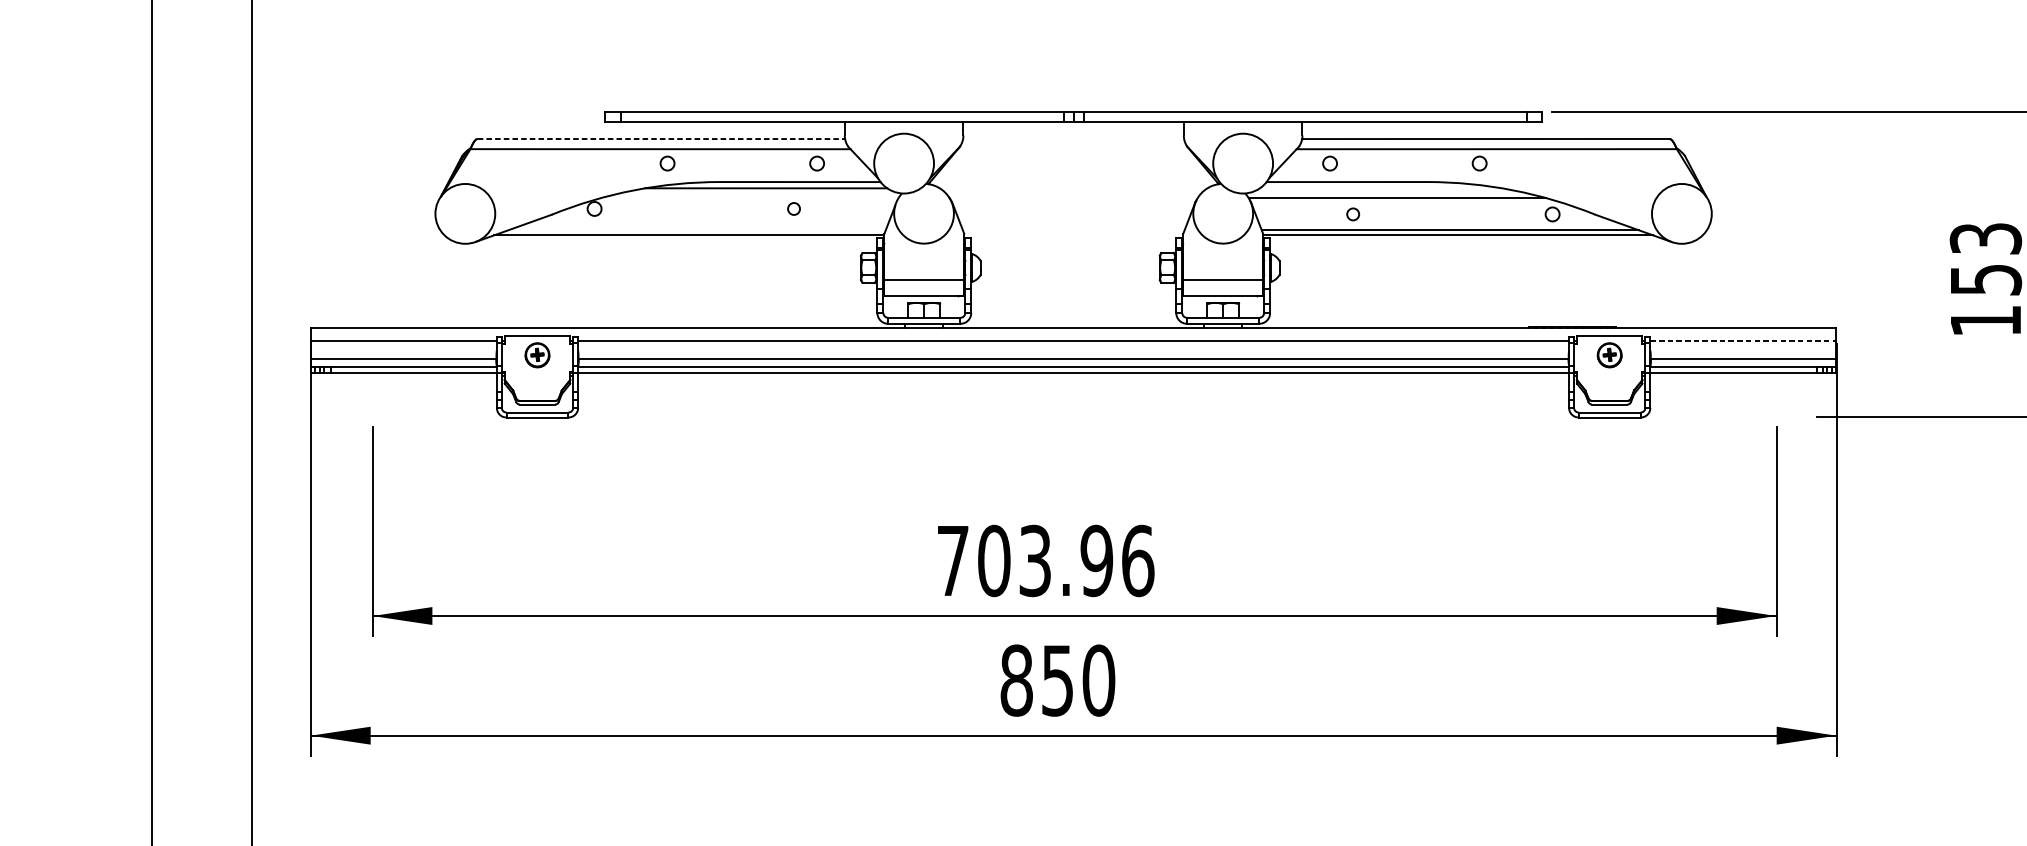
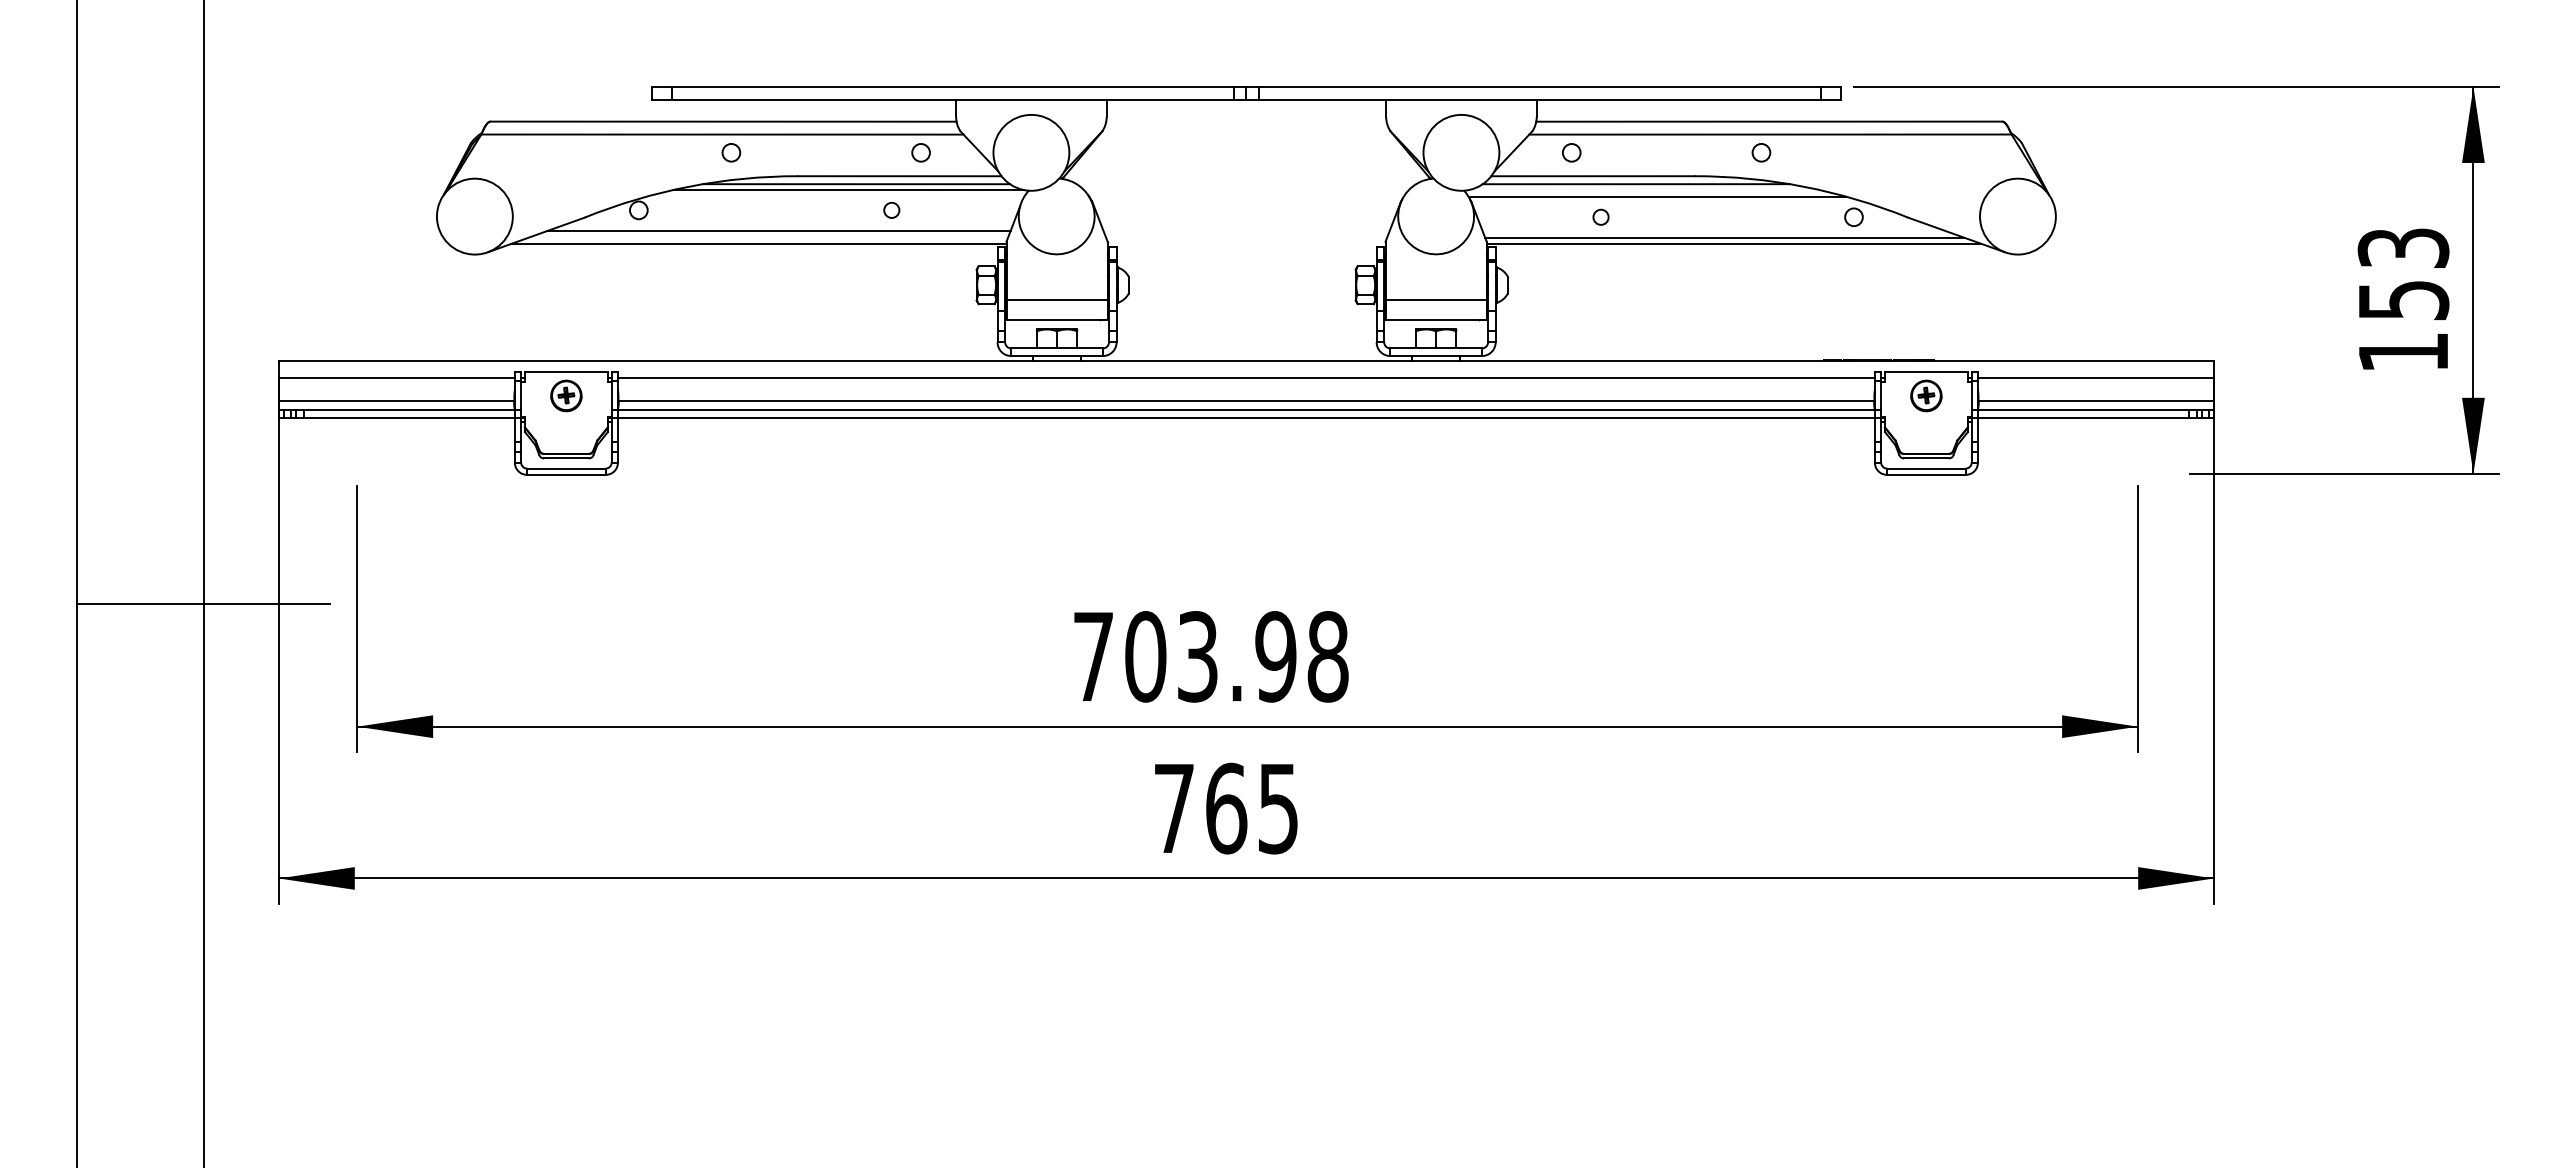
line: (661, 138) -> (723, 121), dashed -> solid
line: (1380, 188) -> (1635, 184), added
line: (759, 193) -> (848, 190), added
line: (704, 225) -> (778, 231), added
line: (1743, 341) -> (2096, 378), dashed -> solid
line: (251, 519) -> (203, 604), added
text: (1138, 560) -> (1328, 656), 703.96 -> 703.98
text: (1057, 680) -> (1226, 808), 850 -> 765

